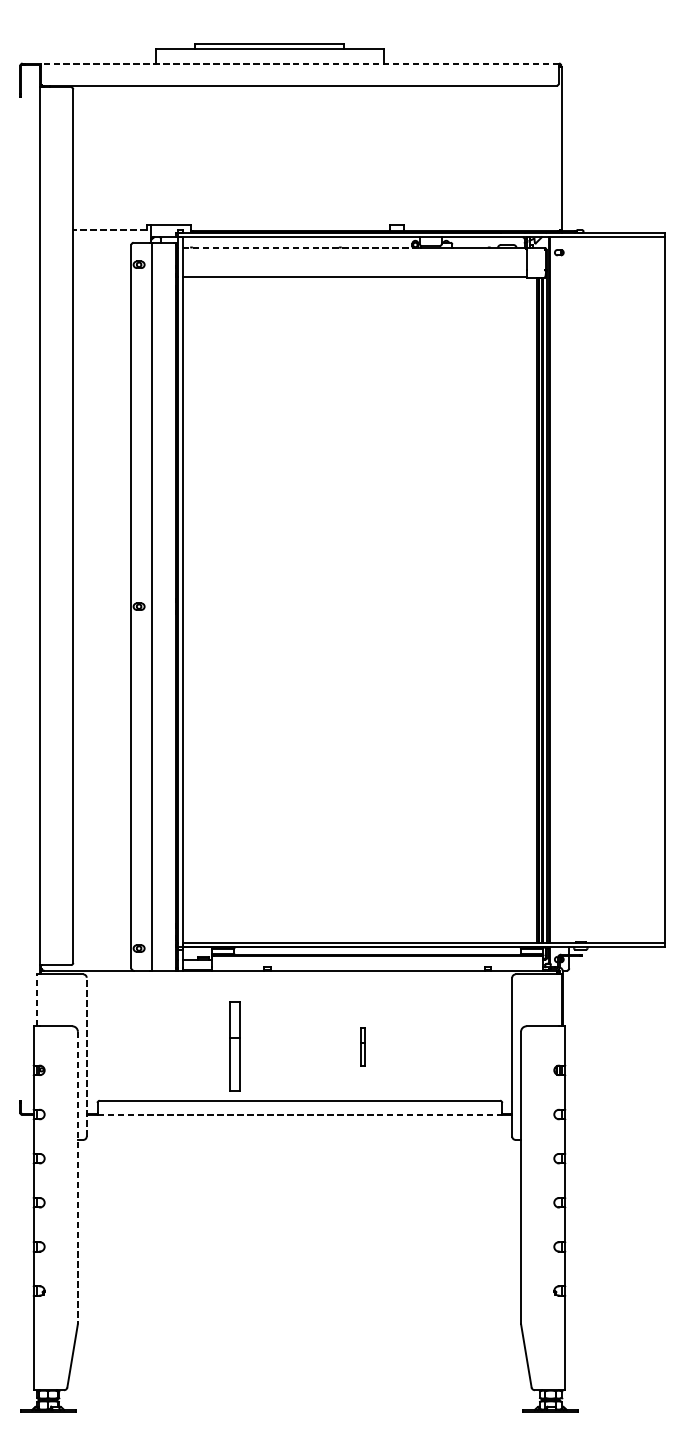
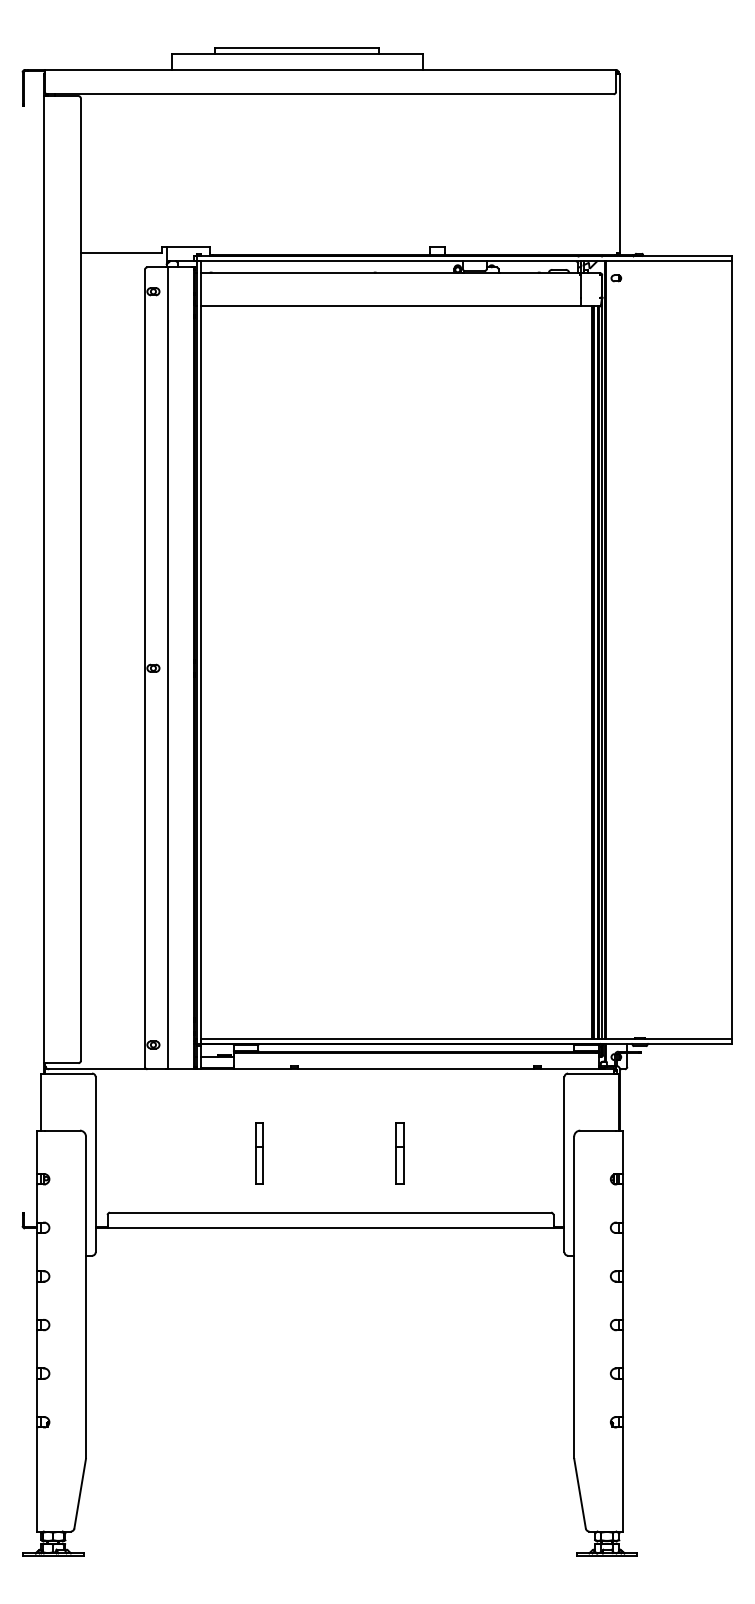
line: (299, 63) -> (330, 69), dashed -> solid
line: (109, 230) -> (120, 253), dashed -> solid
line: (301, 247) -> (332, 272), dashed -> solid
line: (37, 1000) -> (41, 1102), dashed -> solid
part: (235, 1047) -> (259, 1153), size x0.62
part: (362, 1047) -> (399, 1153), size x1.43
line: (86, 1057) -> (95, 1164), dashed -> solid
line: (299, 1115) -> (330, 1228), dashed -> solid
line: (78, 1177) -> (86, 1297), dashed -> solid

